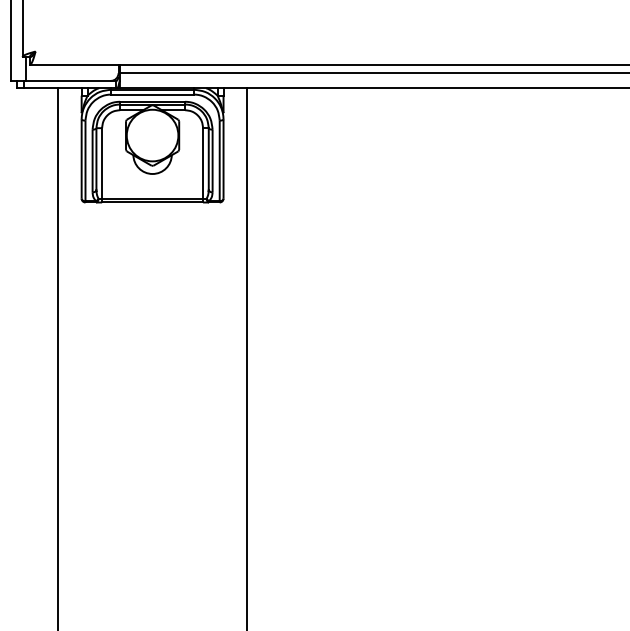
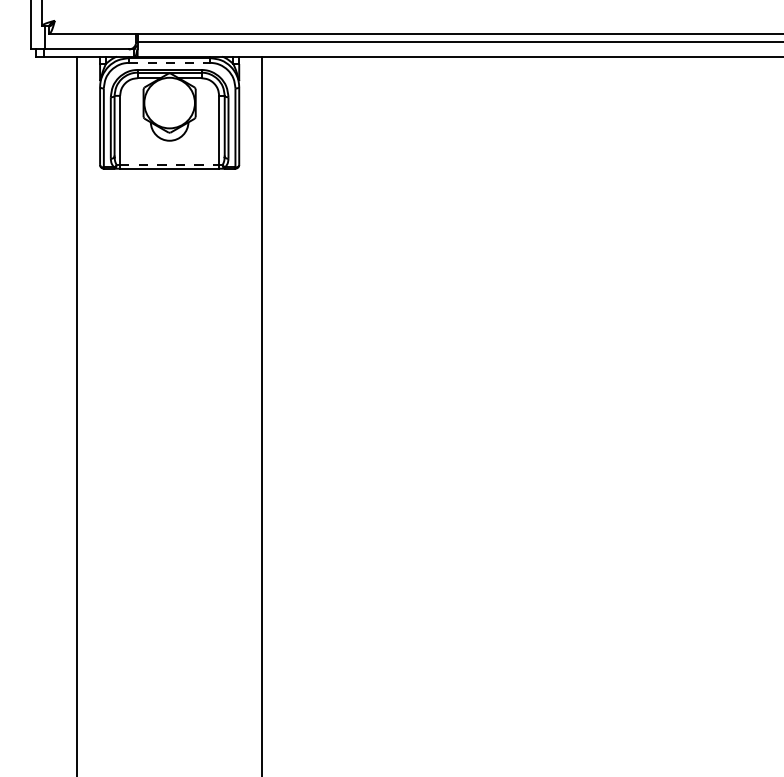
line: (152, 94) -> (169, 62), solid -> dashed
line: (152, 198) -> (169, 164), solid -> dashed

